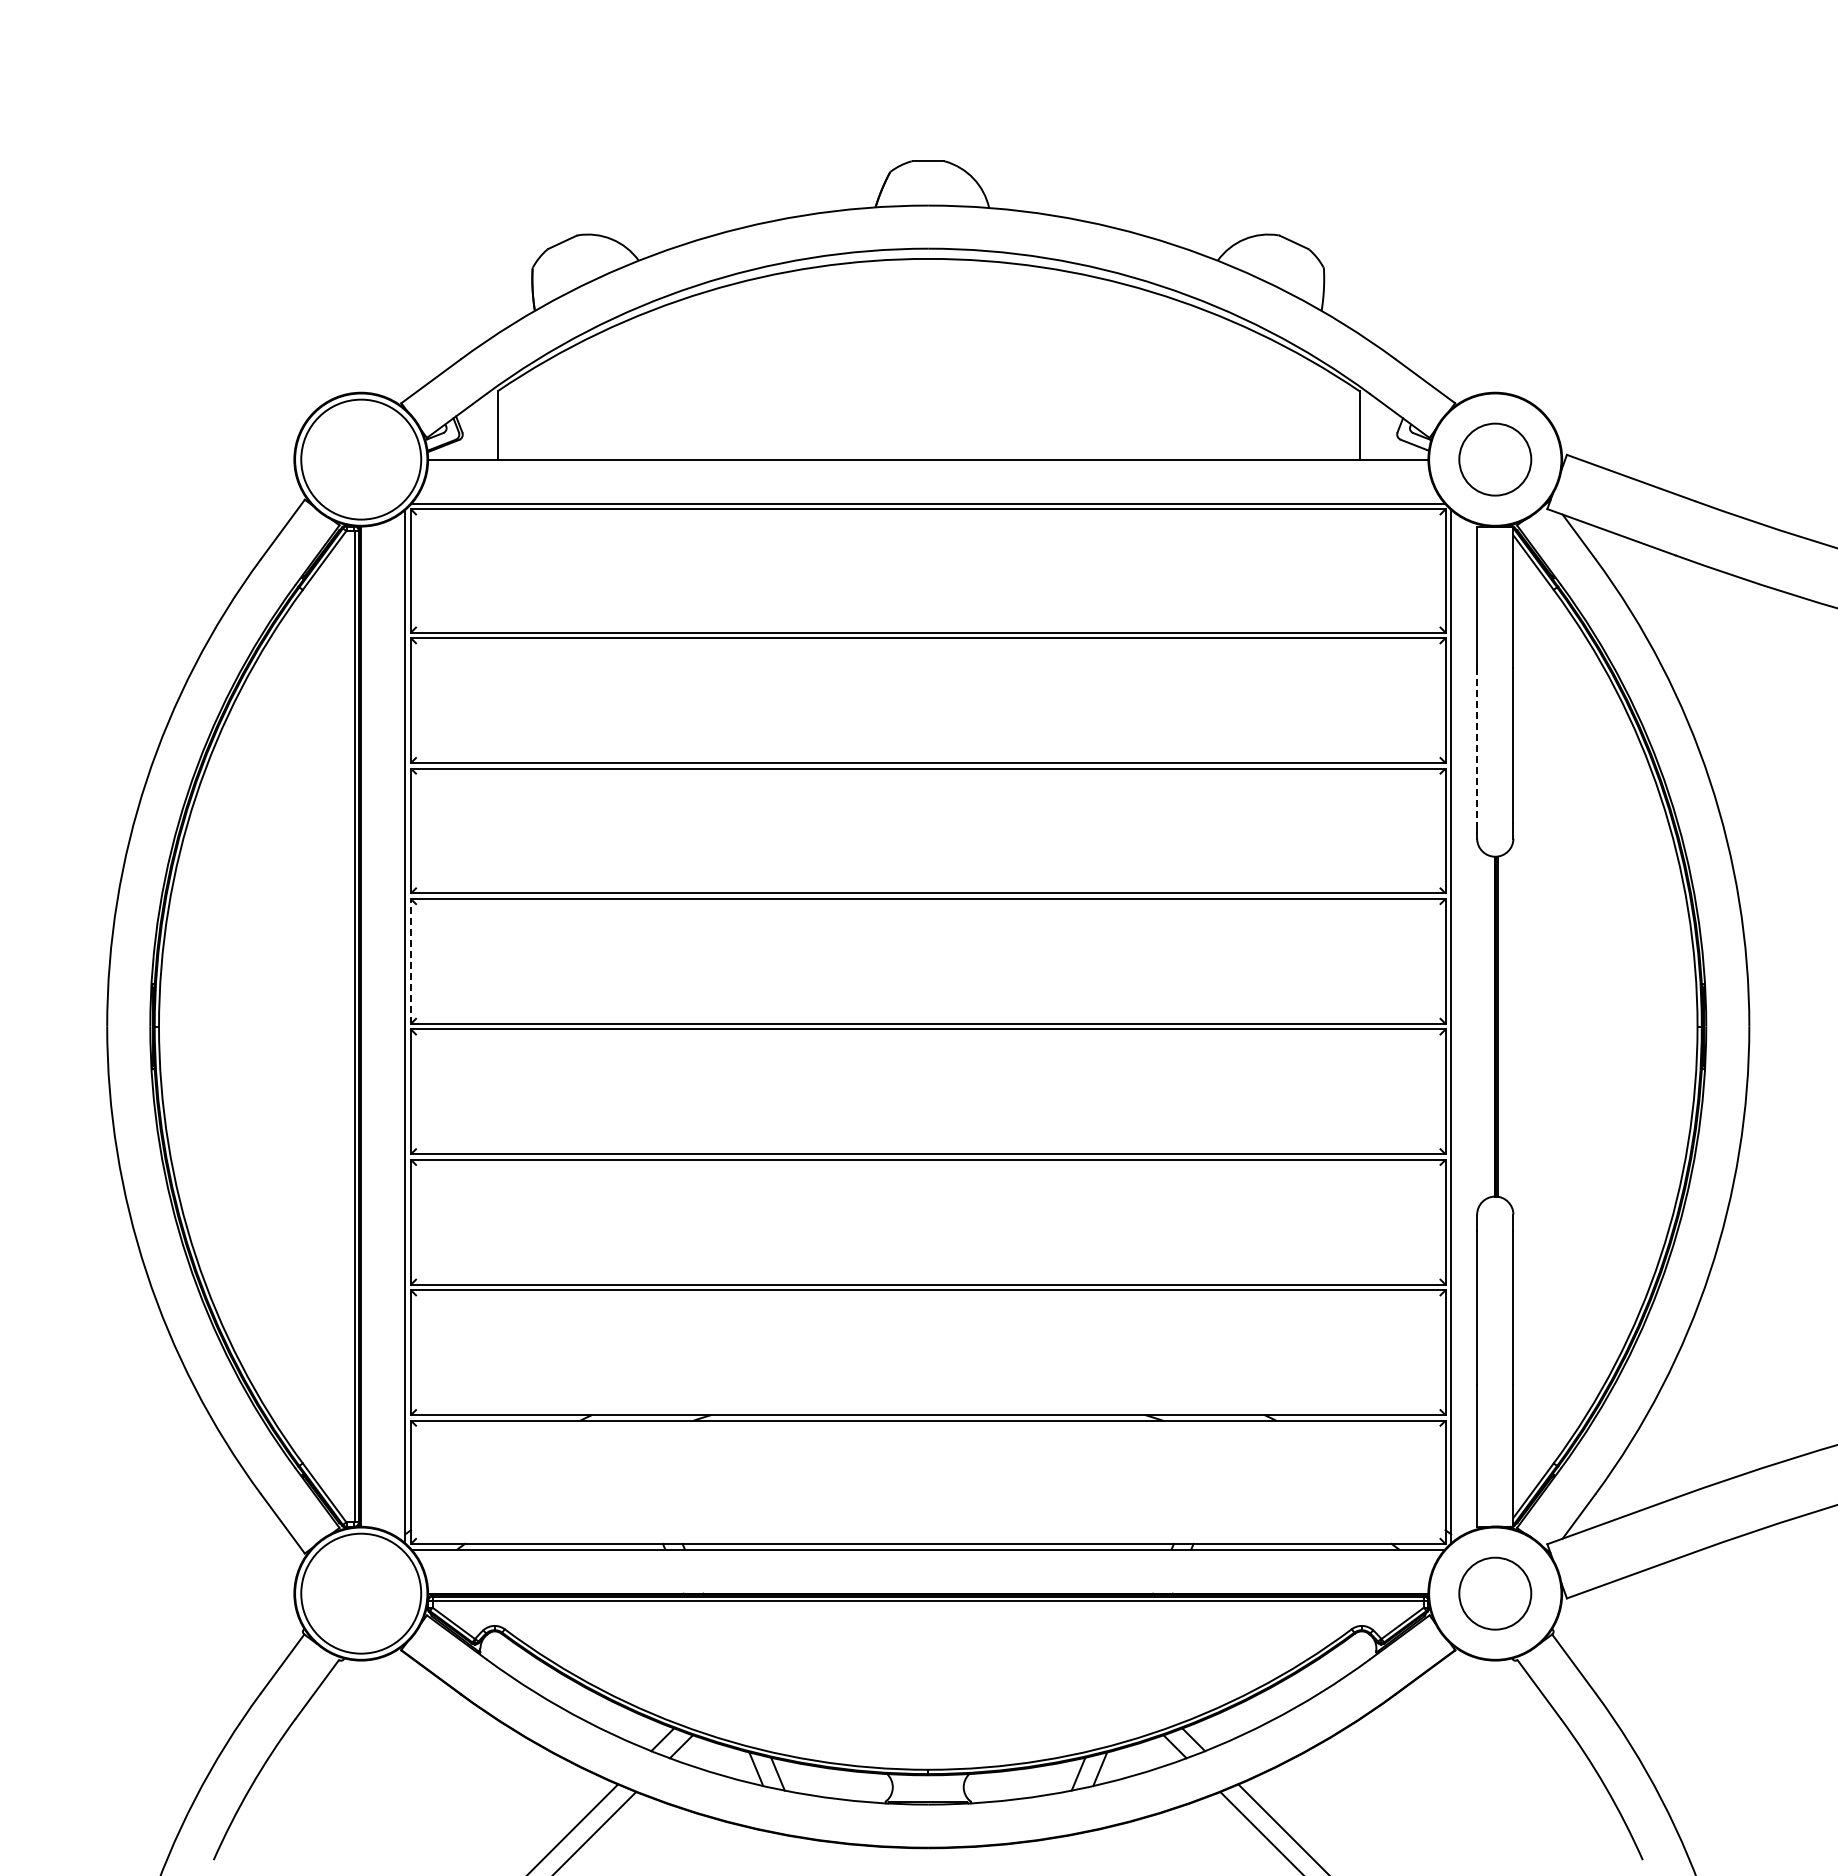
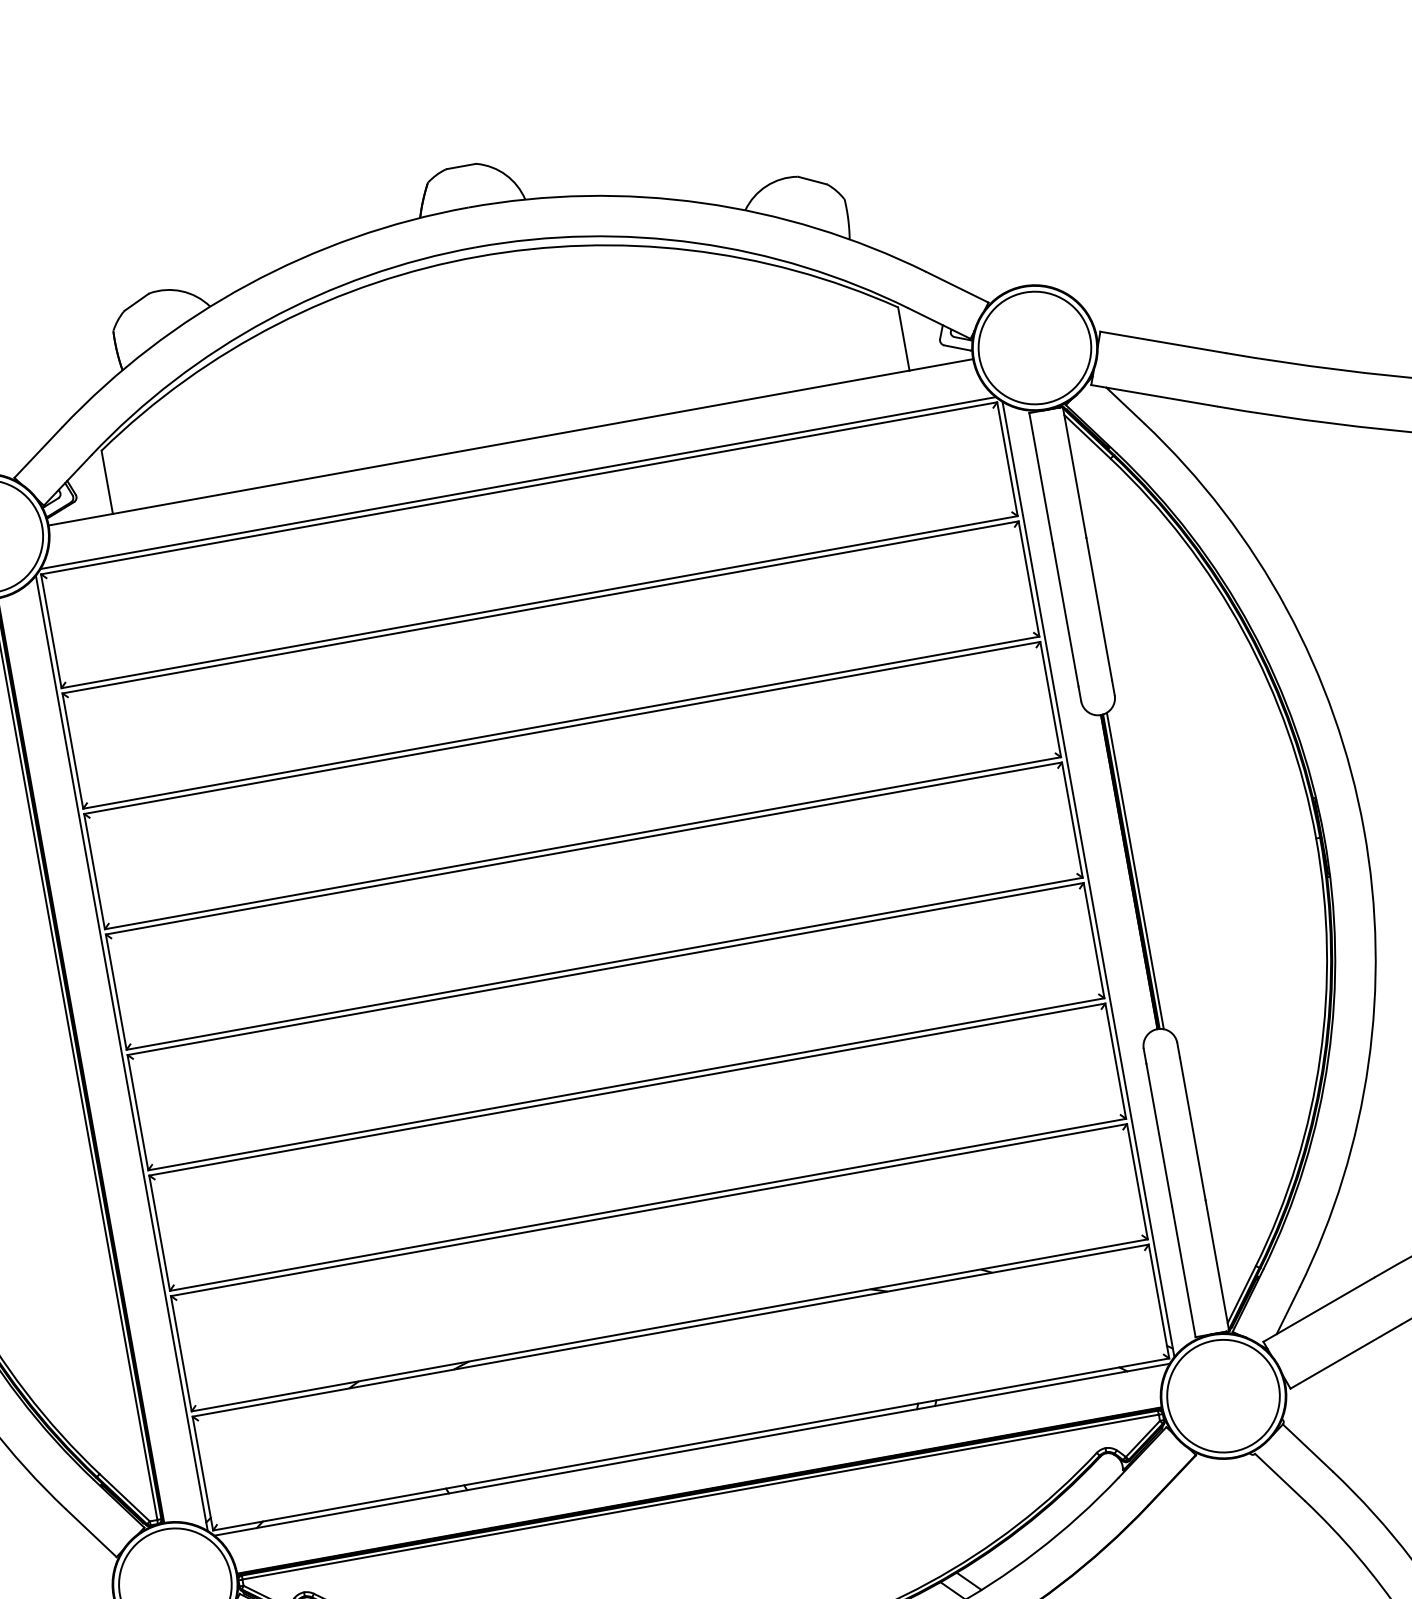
circle: (1495, 459) -> (1035, 347), size x1.67
line: (1477, 745) -> (1066, 615), dashed -> solid
line: (411, 960) -> (116, 991), dashed -> solid
line: (1501, 1026) -> (1134, 870), added
circle: (1495, 1593) -> (1223, 1395), size x1.67

